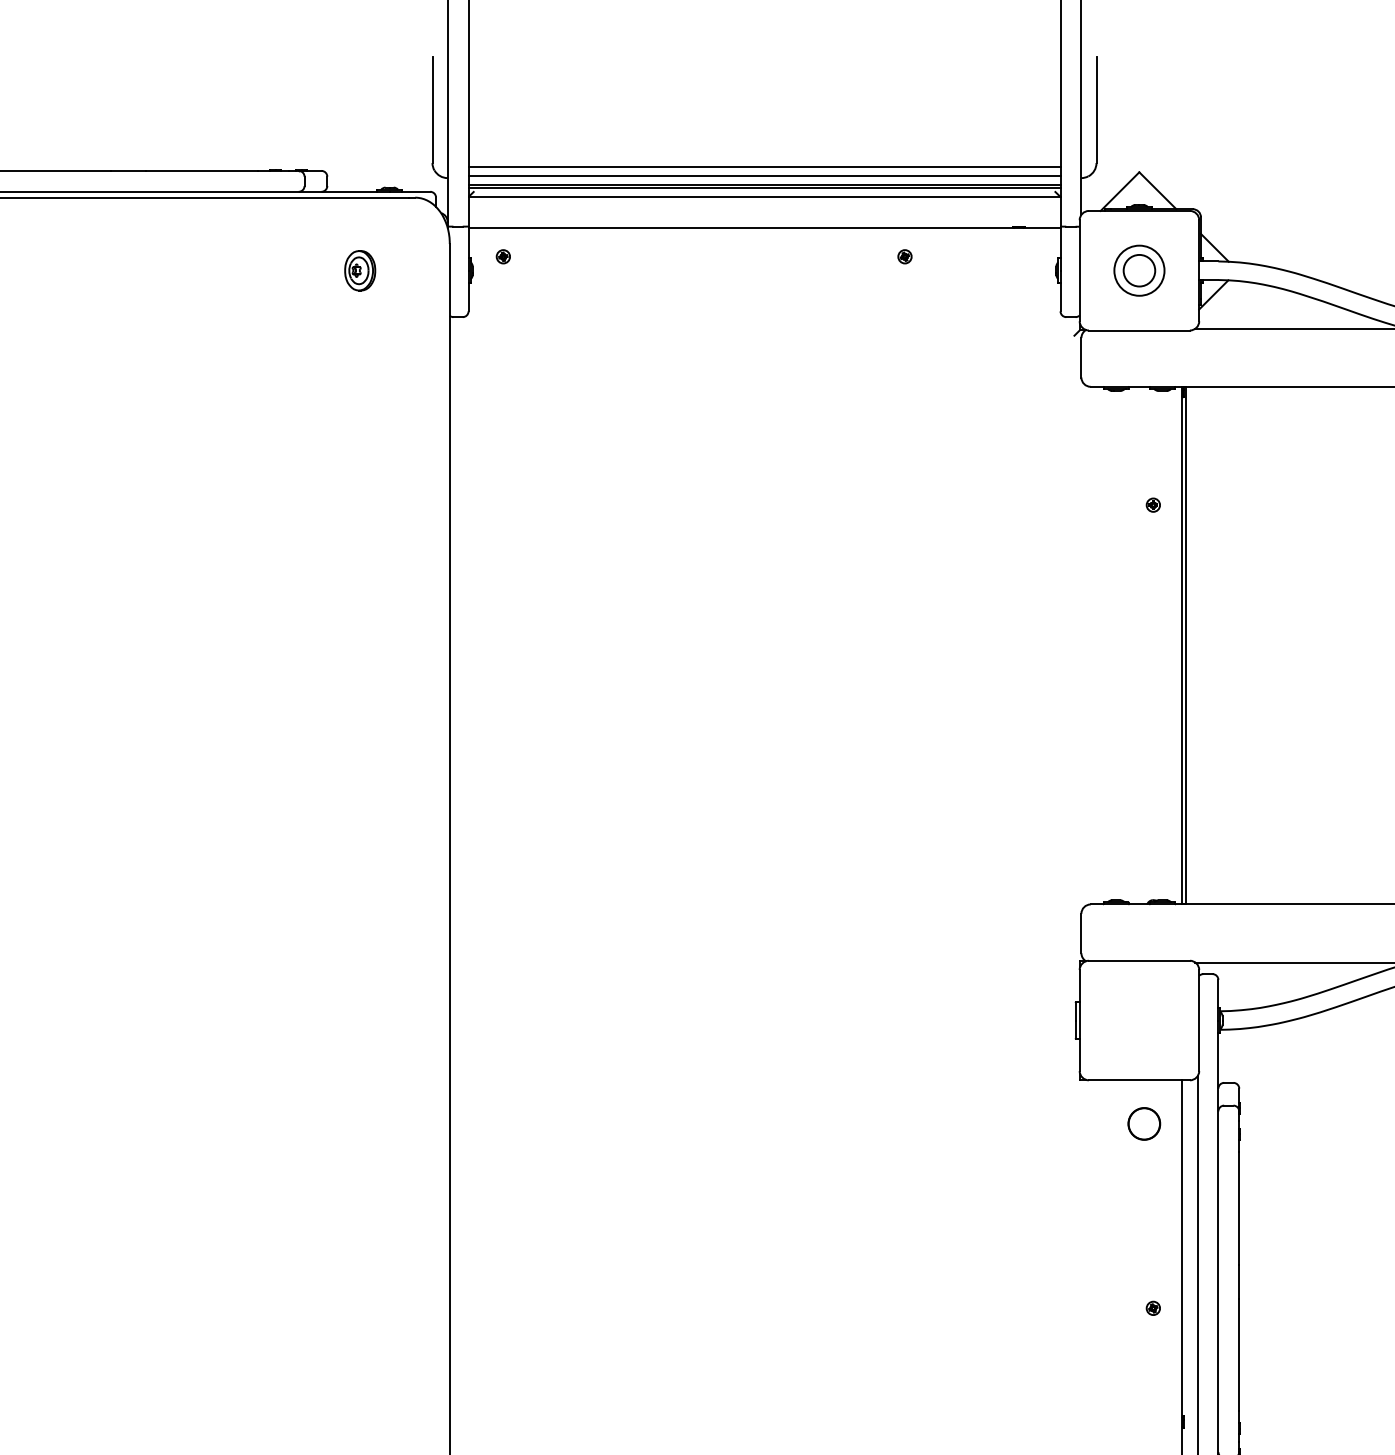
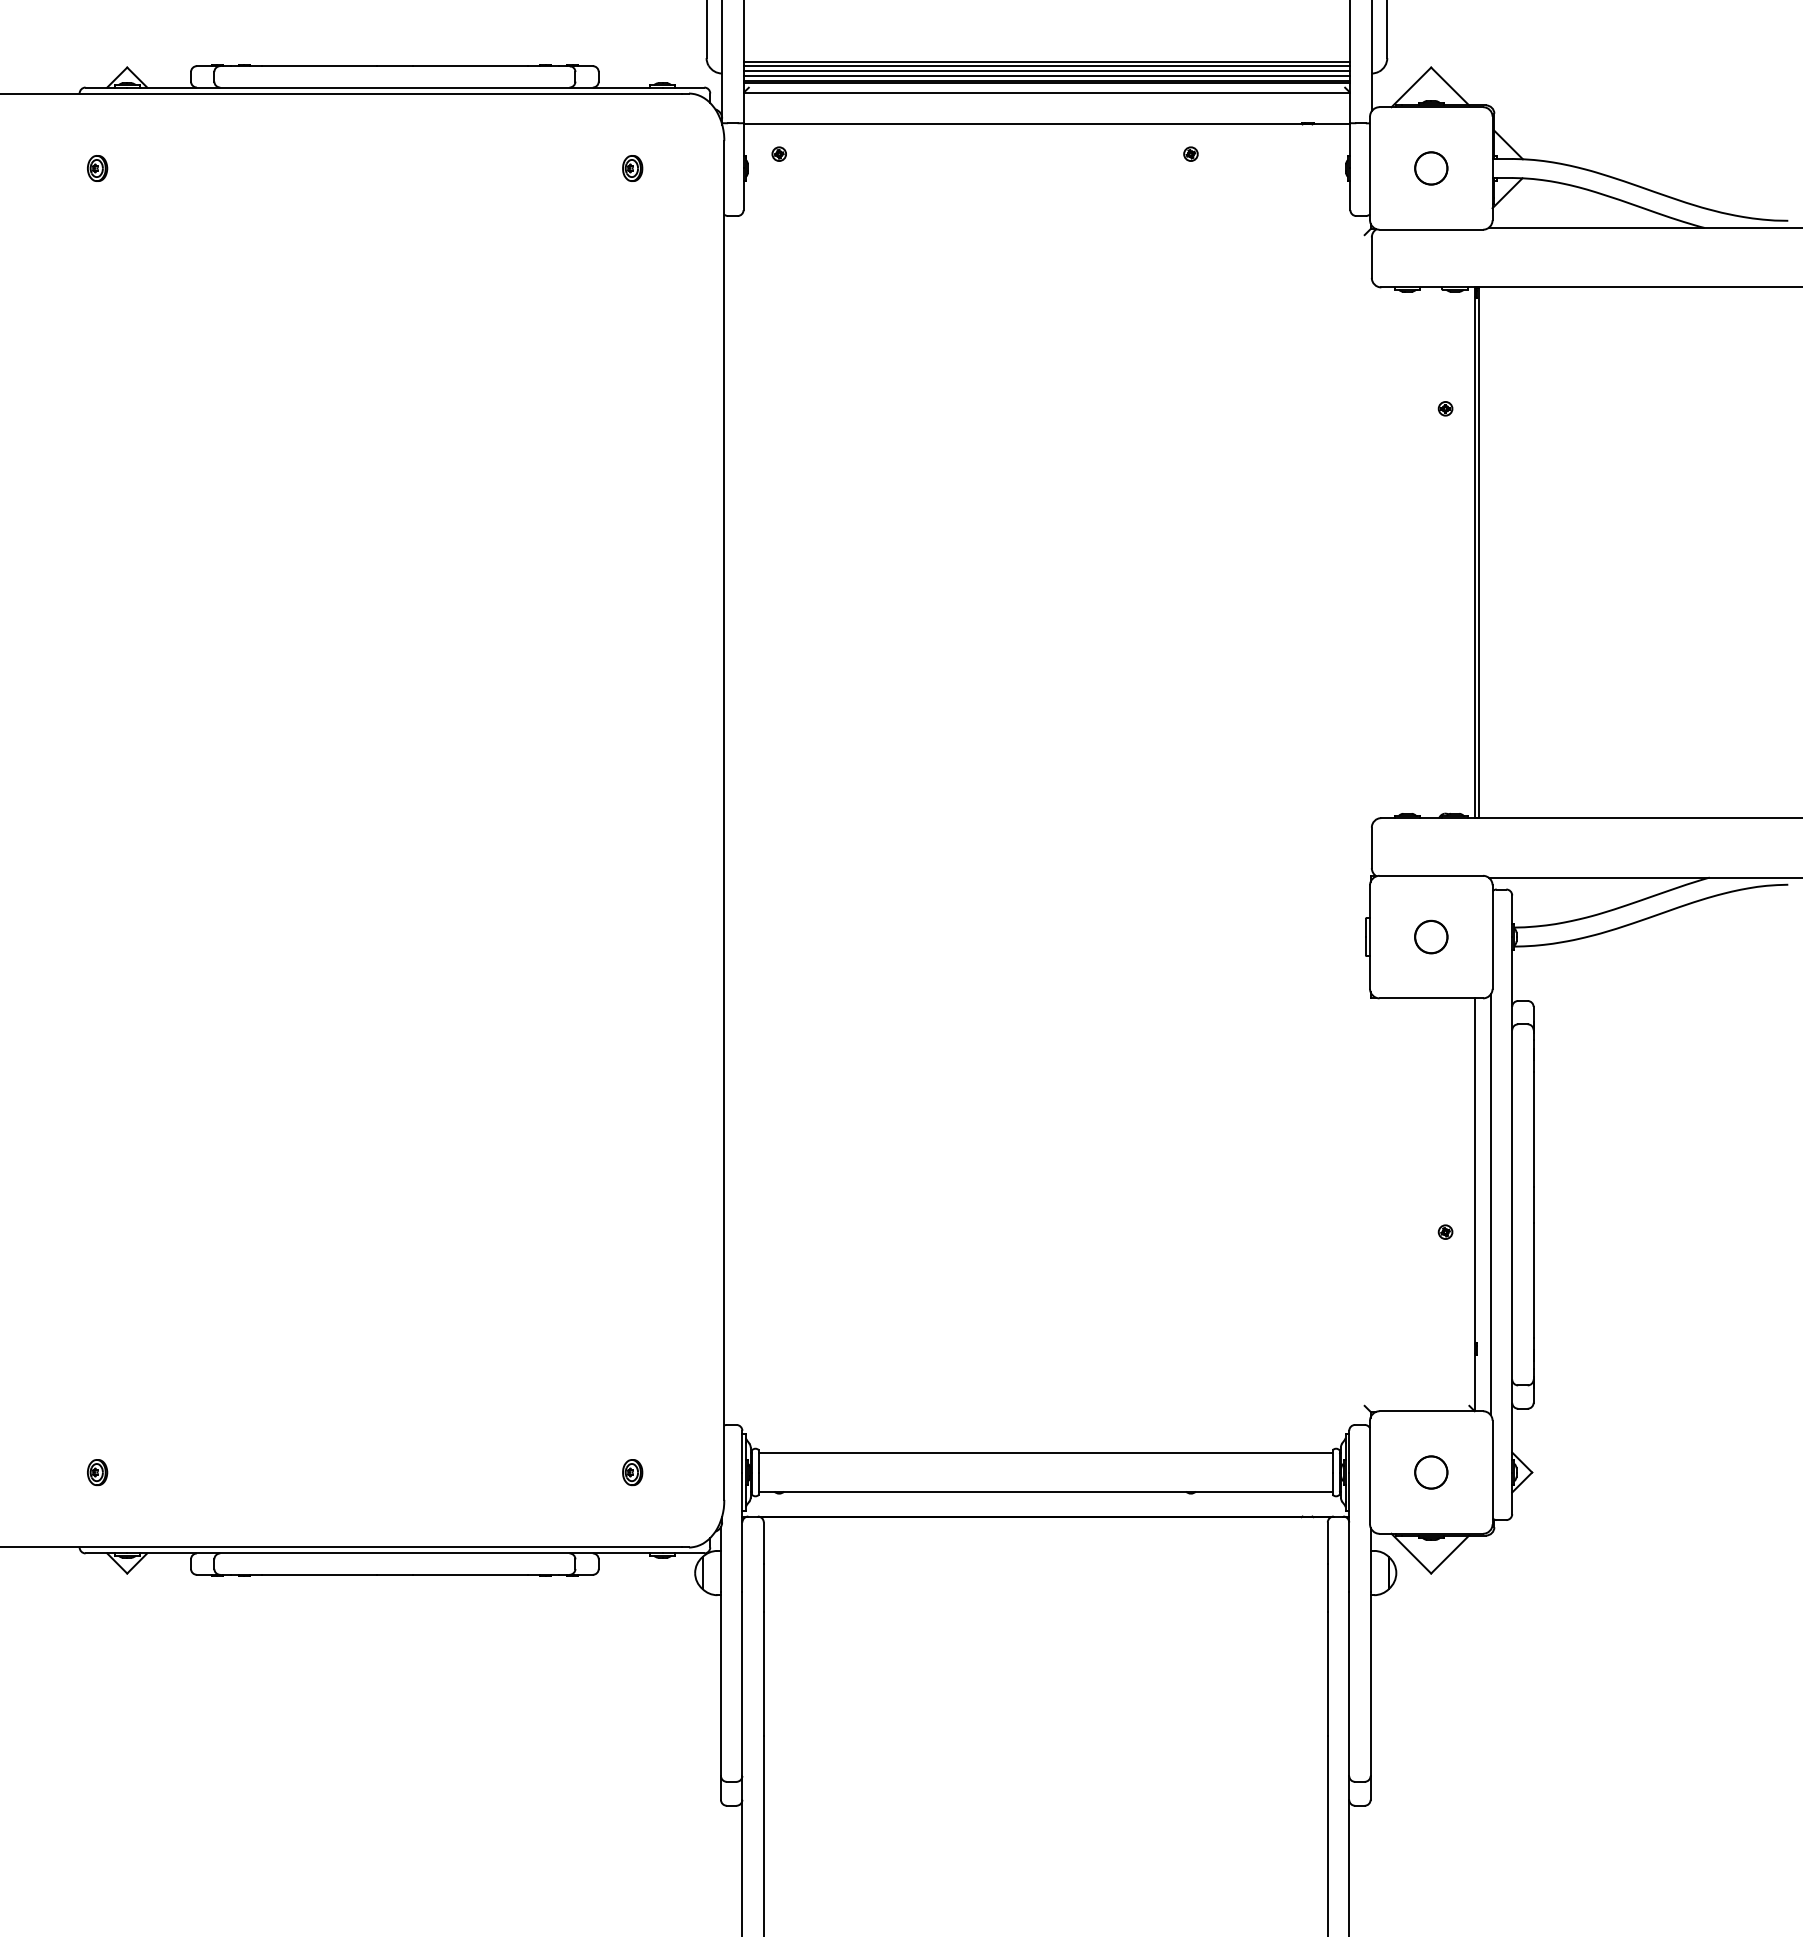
line: (764, 171) -> (1046, 66), added
line: (764, 180) -> (1046, 75), added
part: (360, 270) -> (632, 168), size x0.62
circle: (1139, 270) -> (1431, 168), size x0.62
part: (1144, 1123) -> (1431, 936), moved

